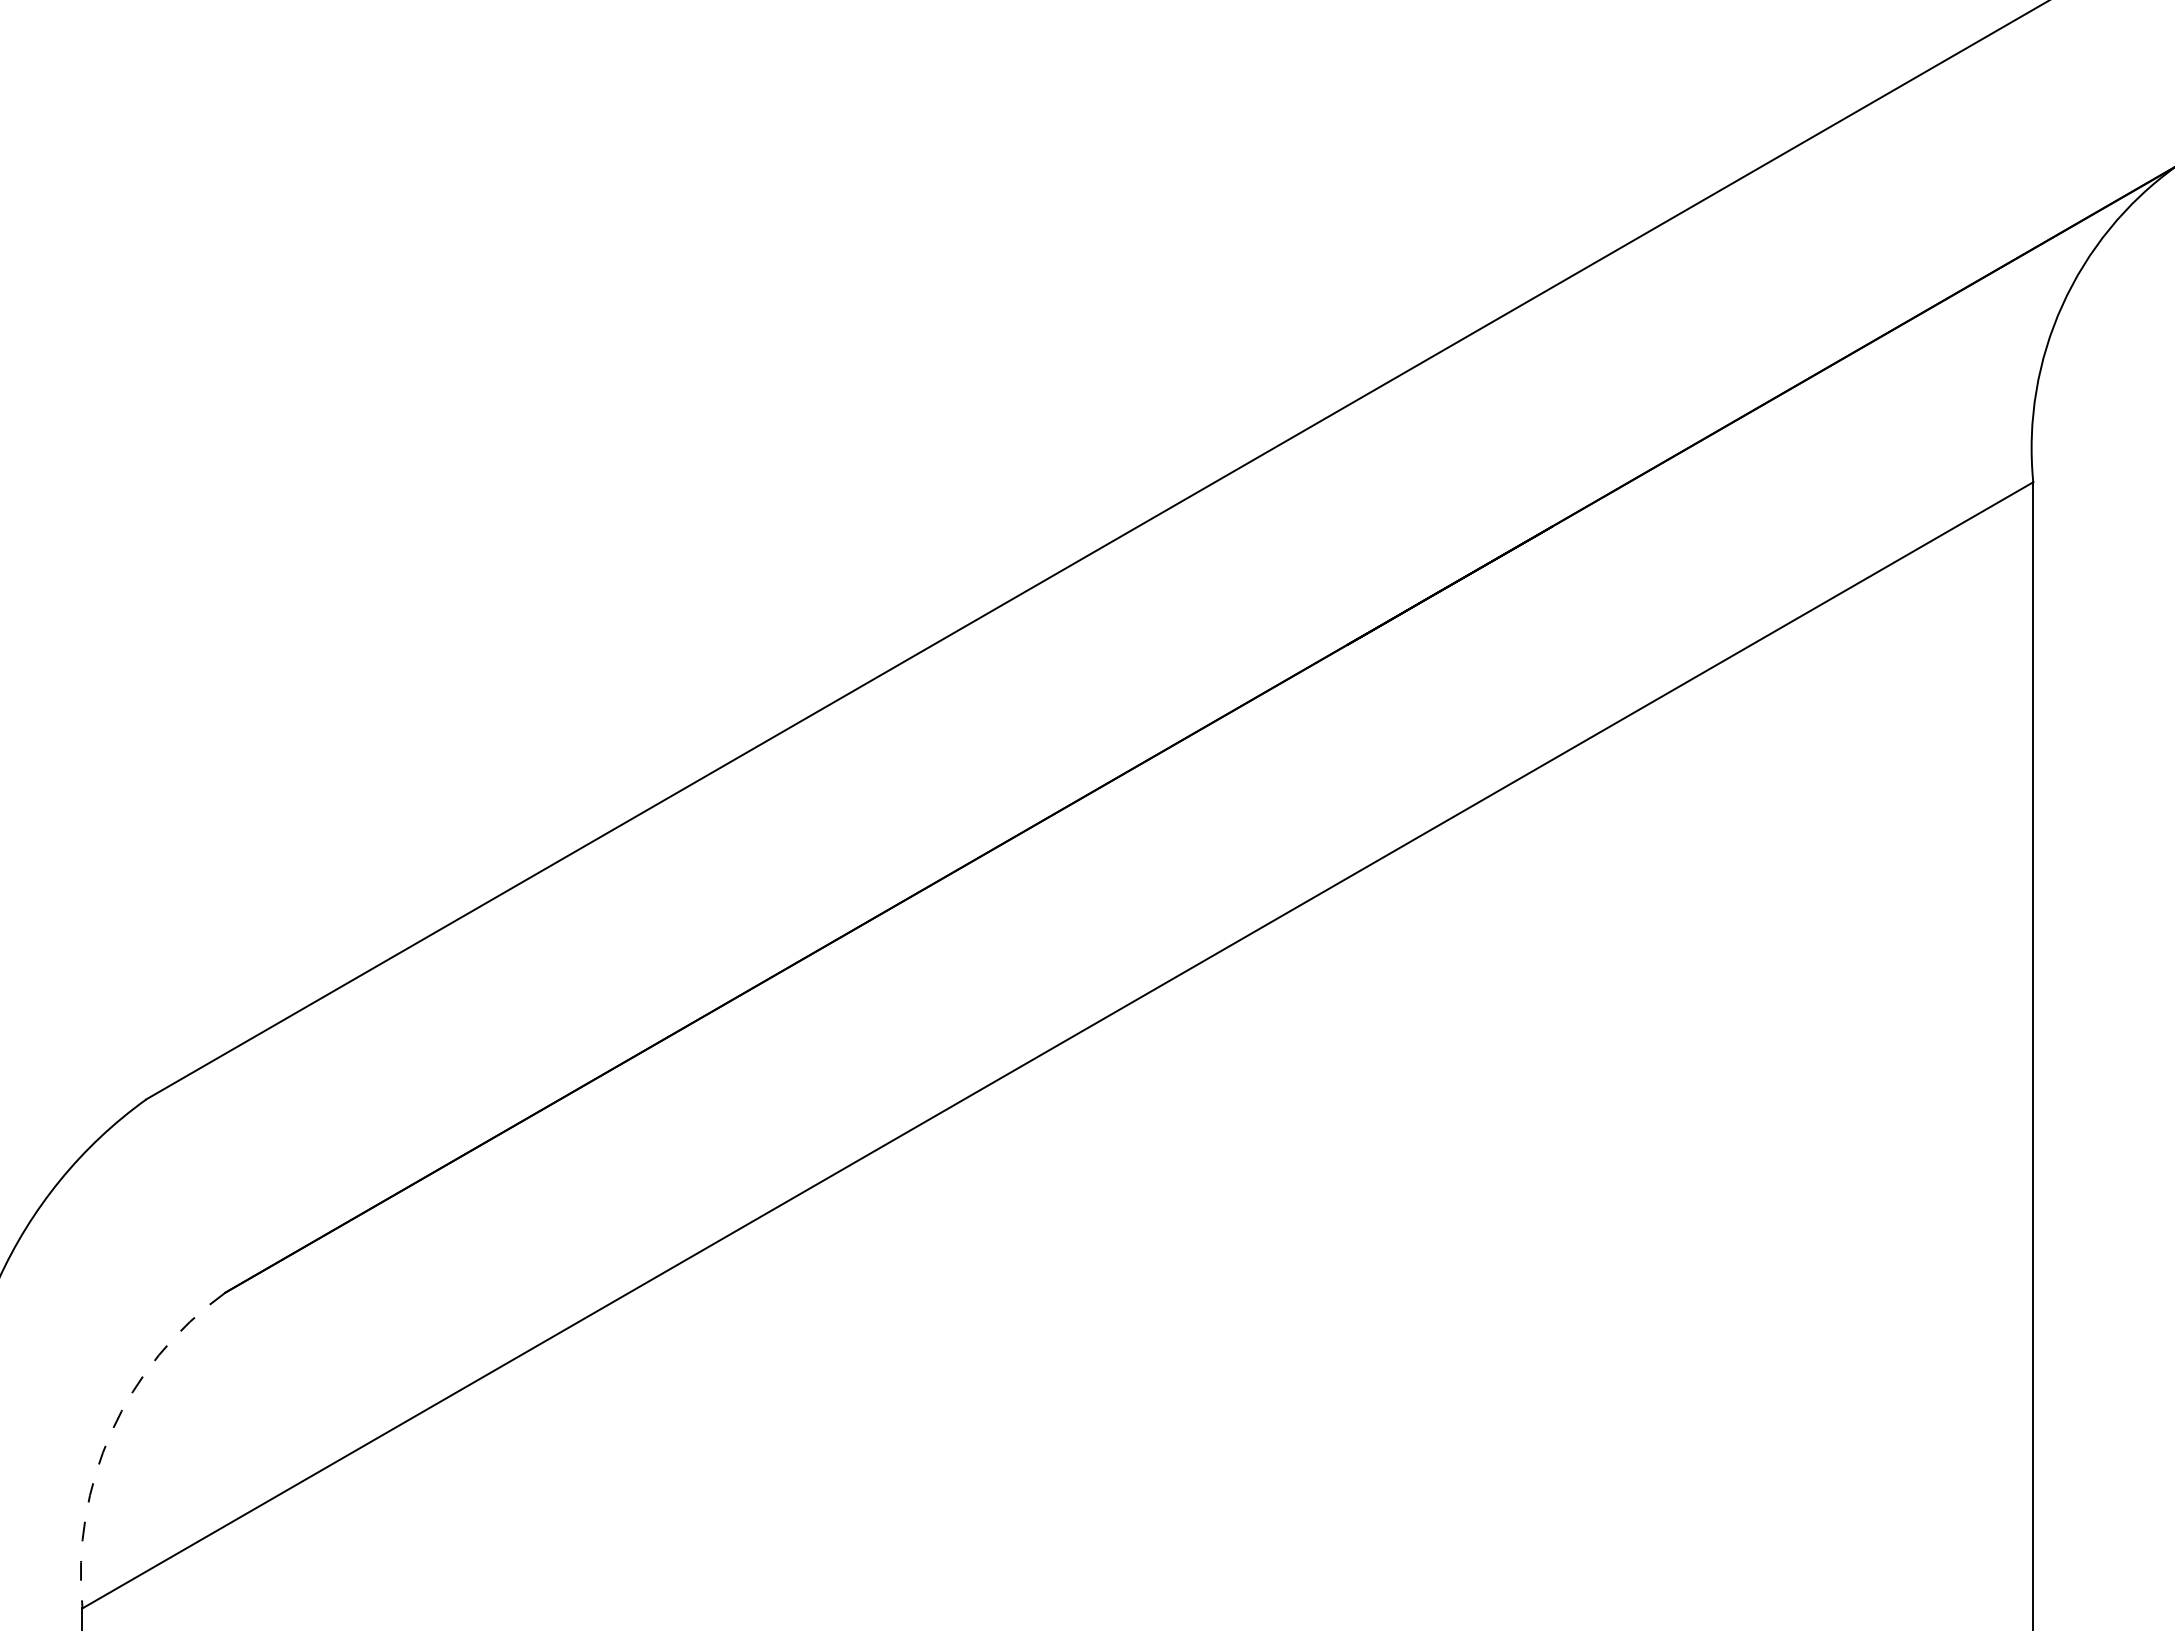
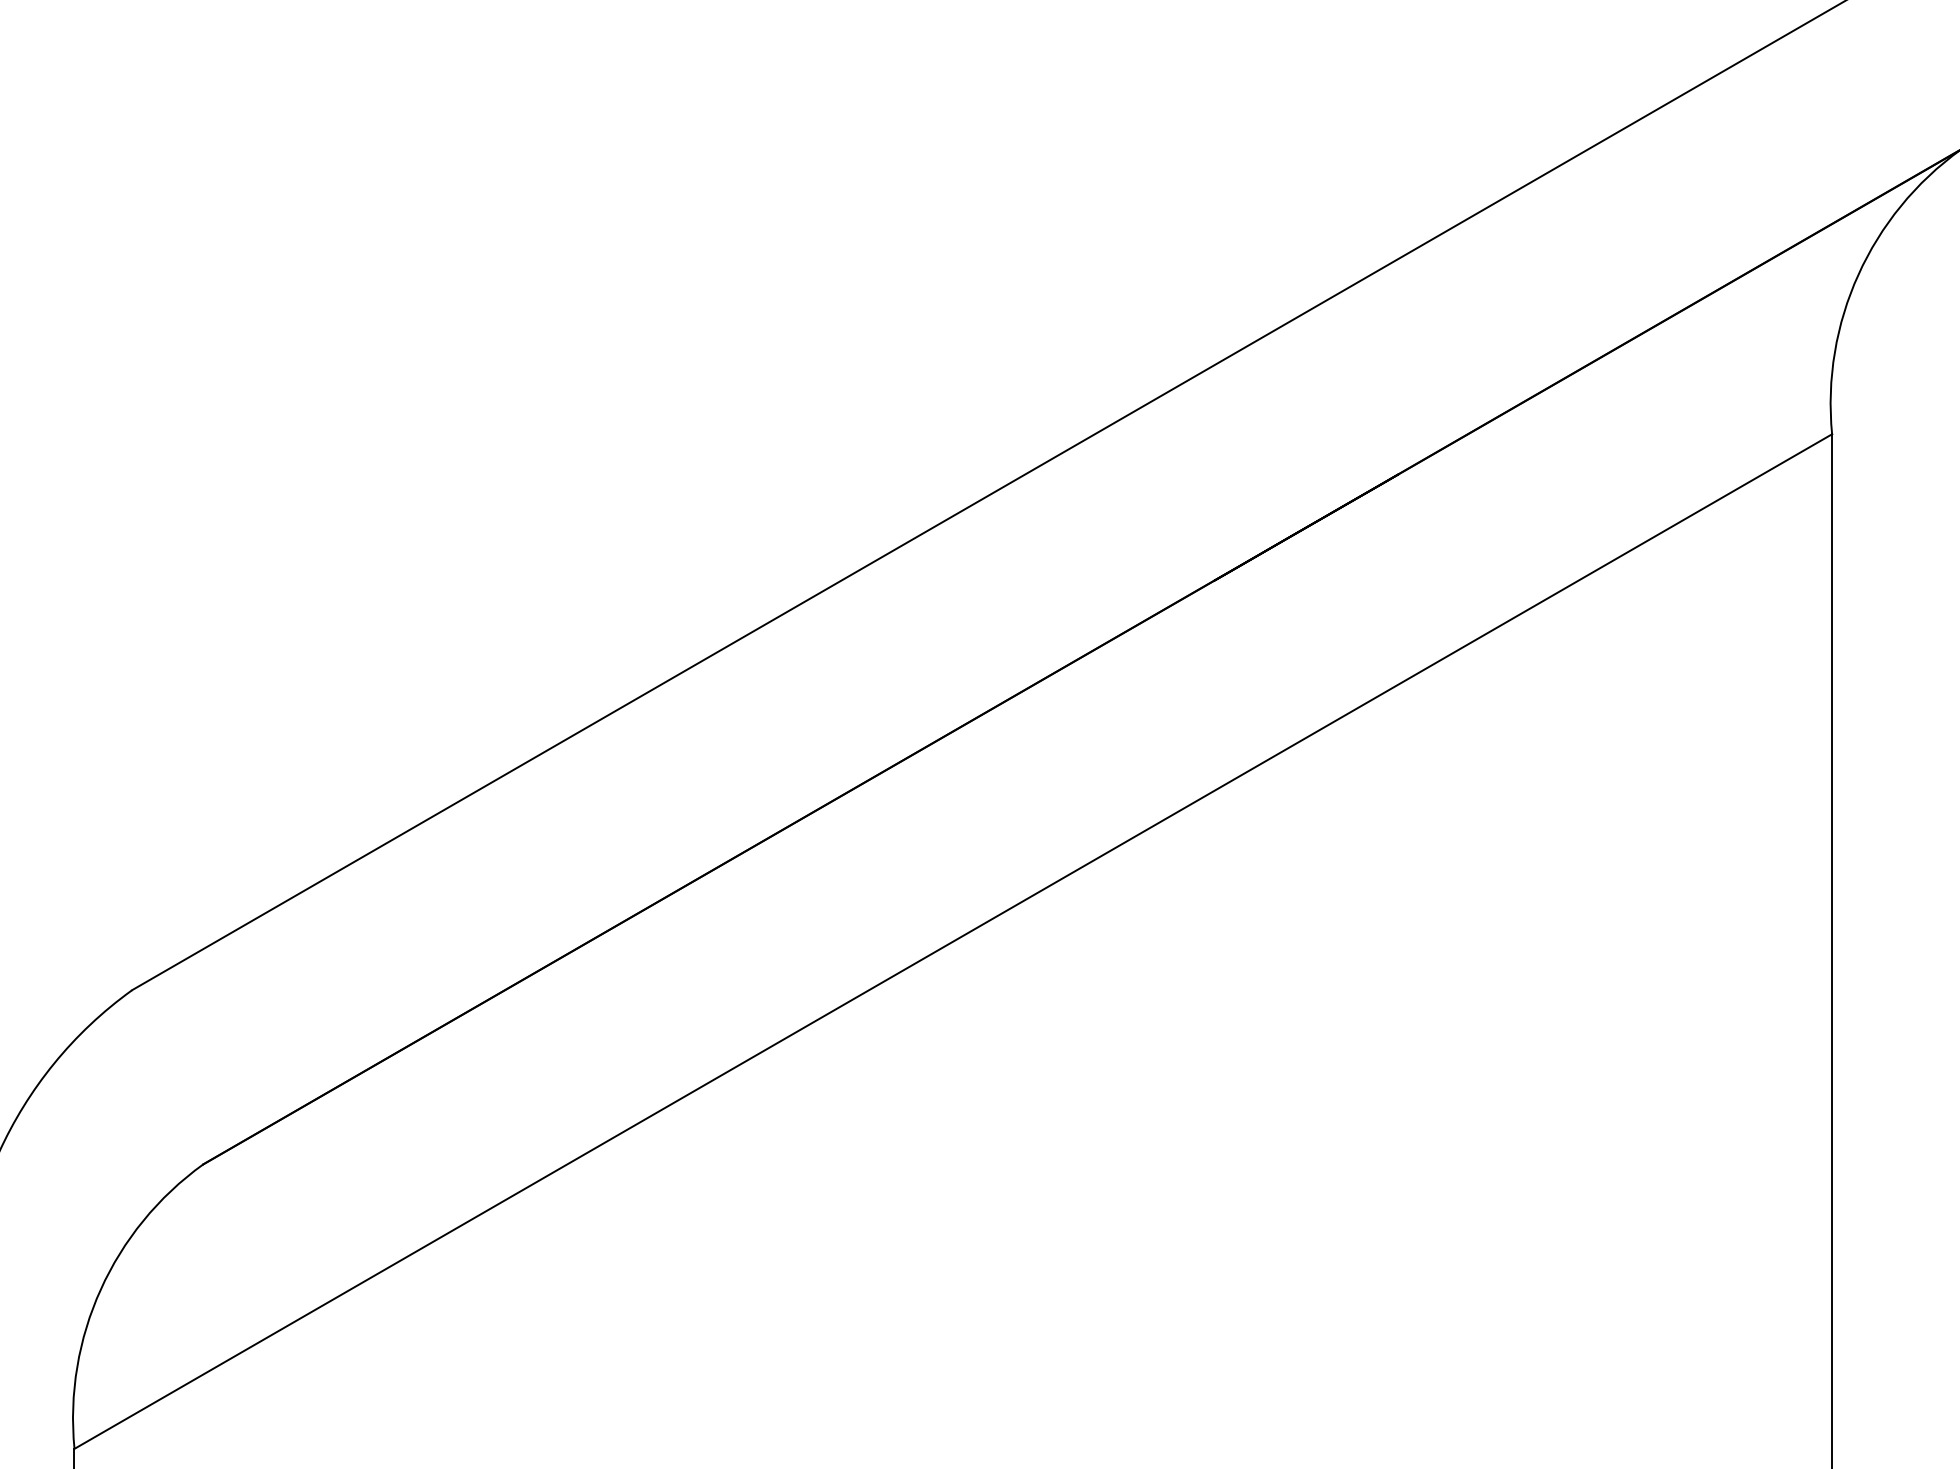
arc: (111, 1431) -> (100, 1289), dashed -> solid

